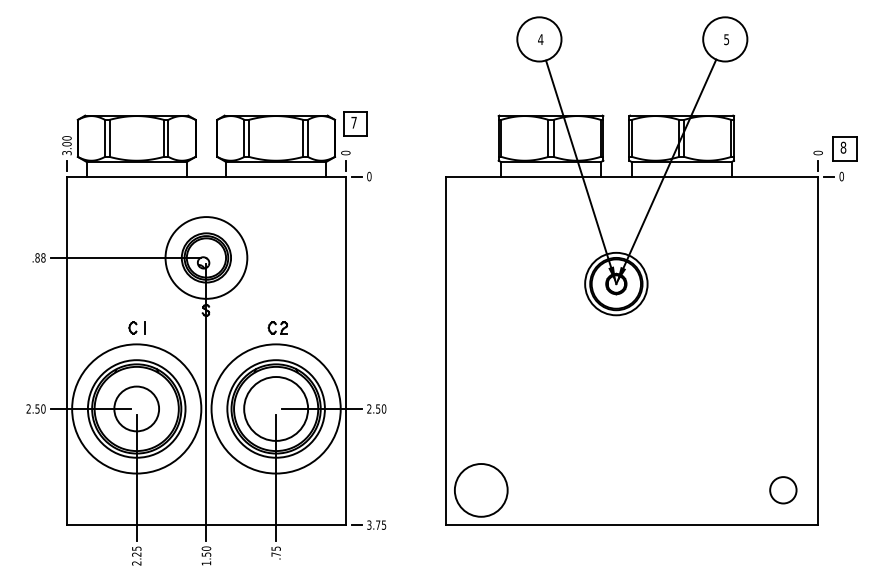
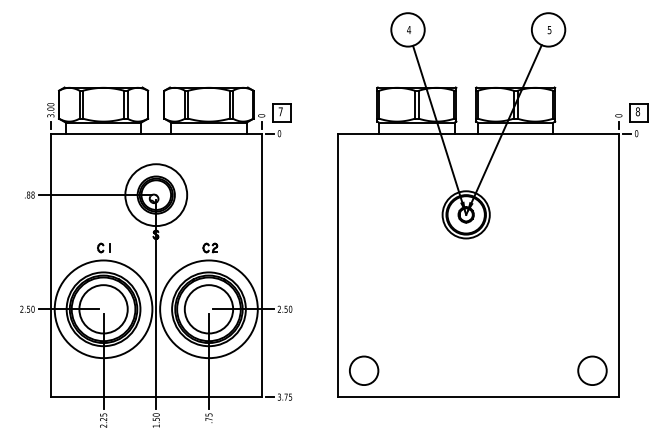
part: (355, 123) -> (281, 112), moved
circle: (136, 408) -> (103, 308), size x1.43
circle: (481, 489) -> (364, 370), size x0.71
circle: (783, 490) -> (592, 370), size x1.43

